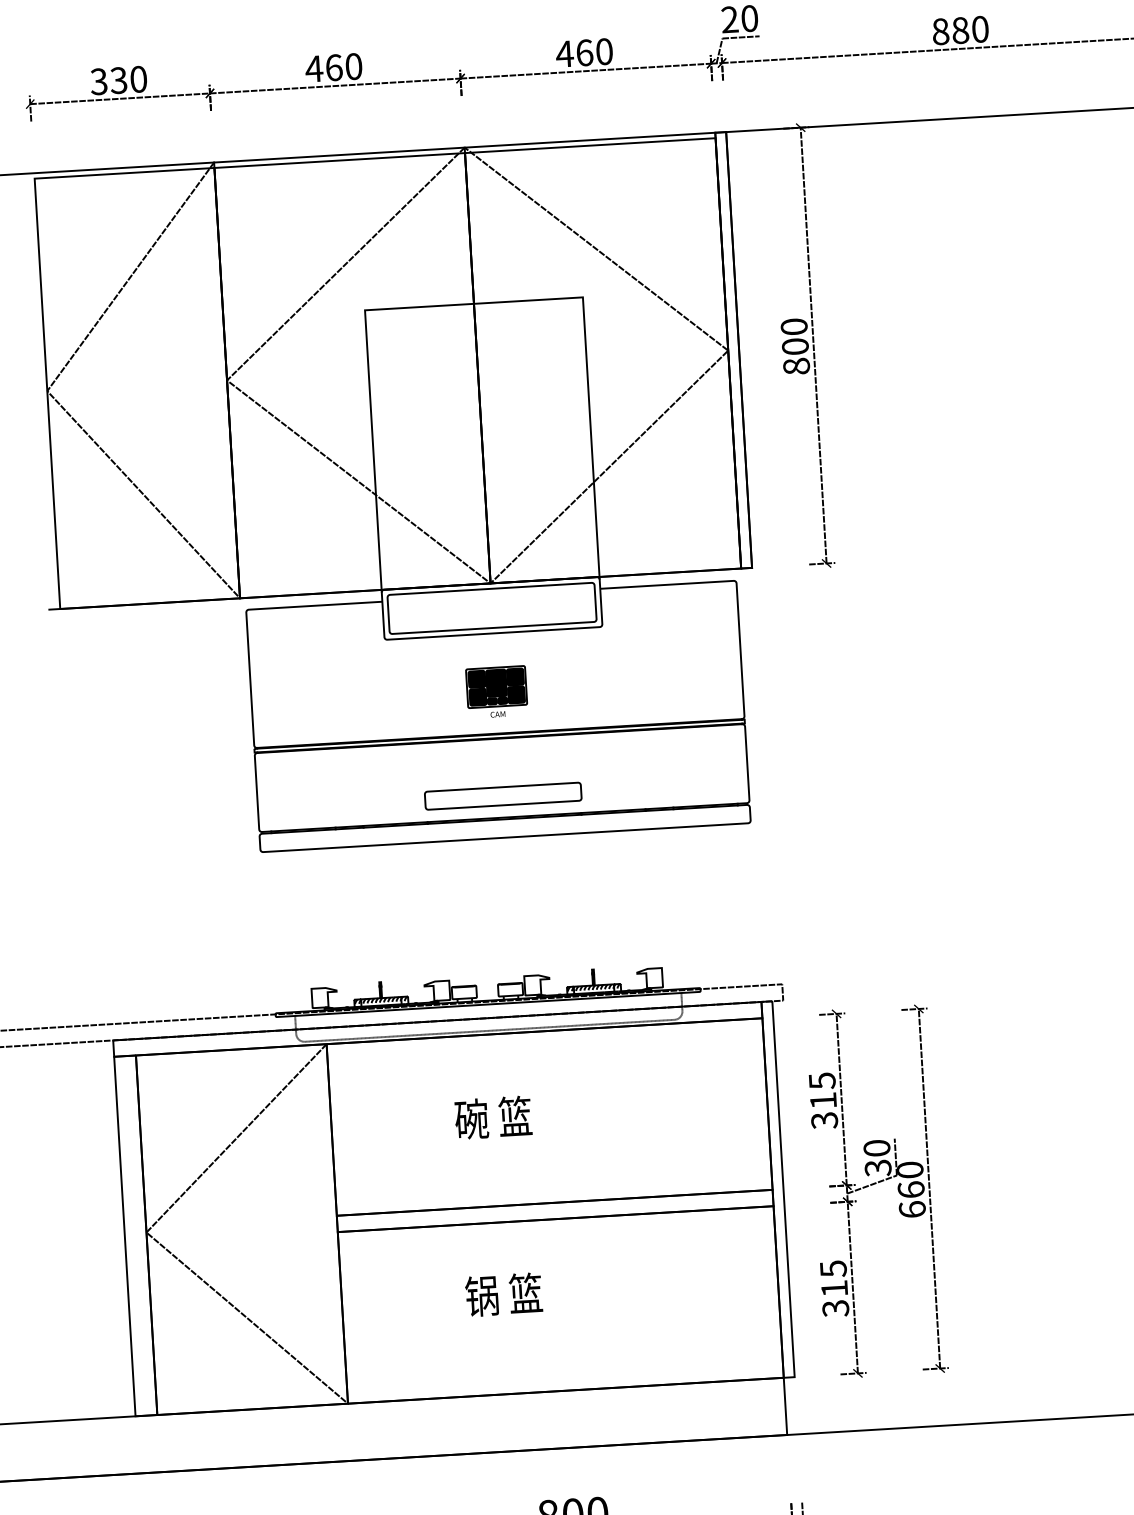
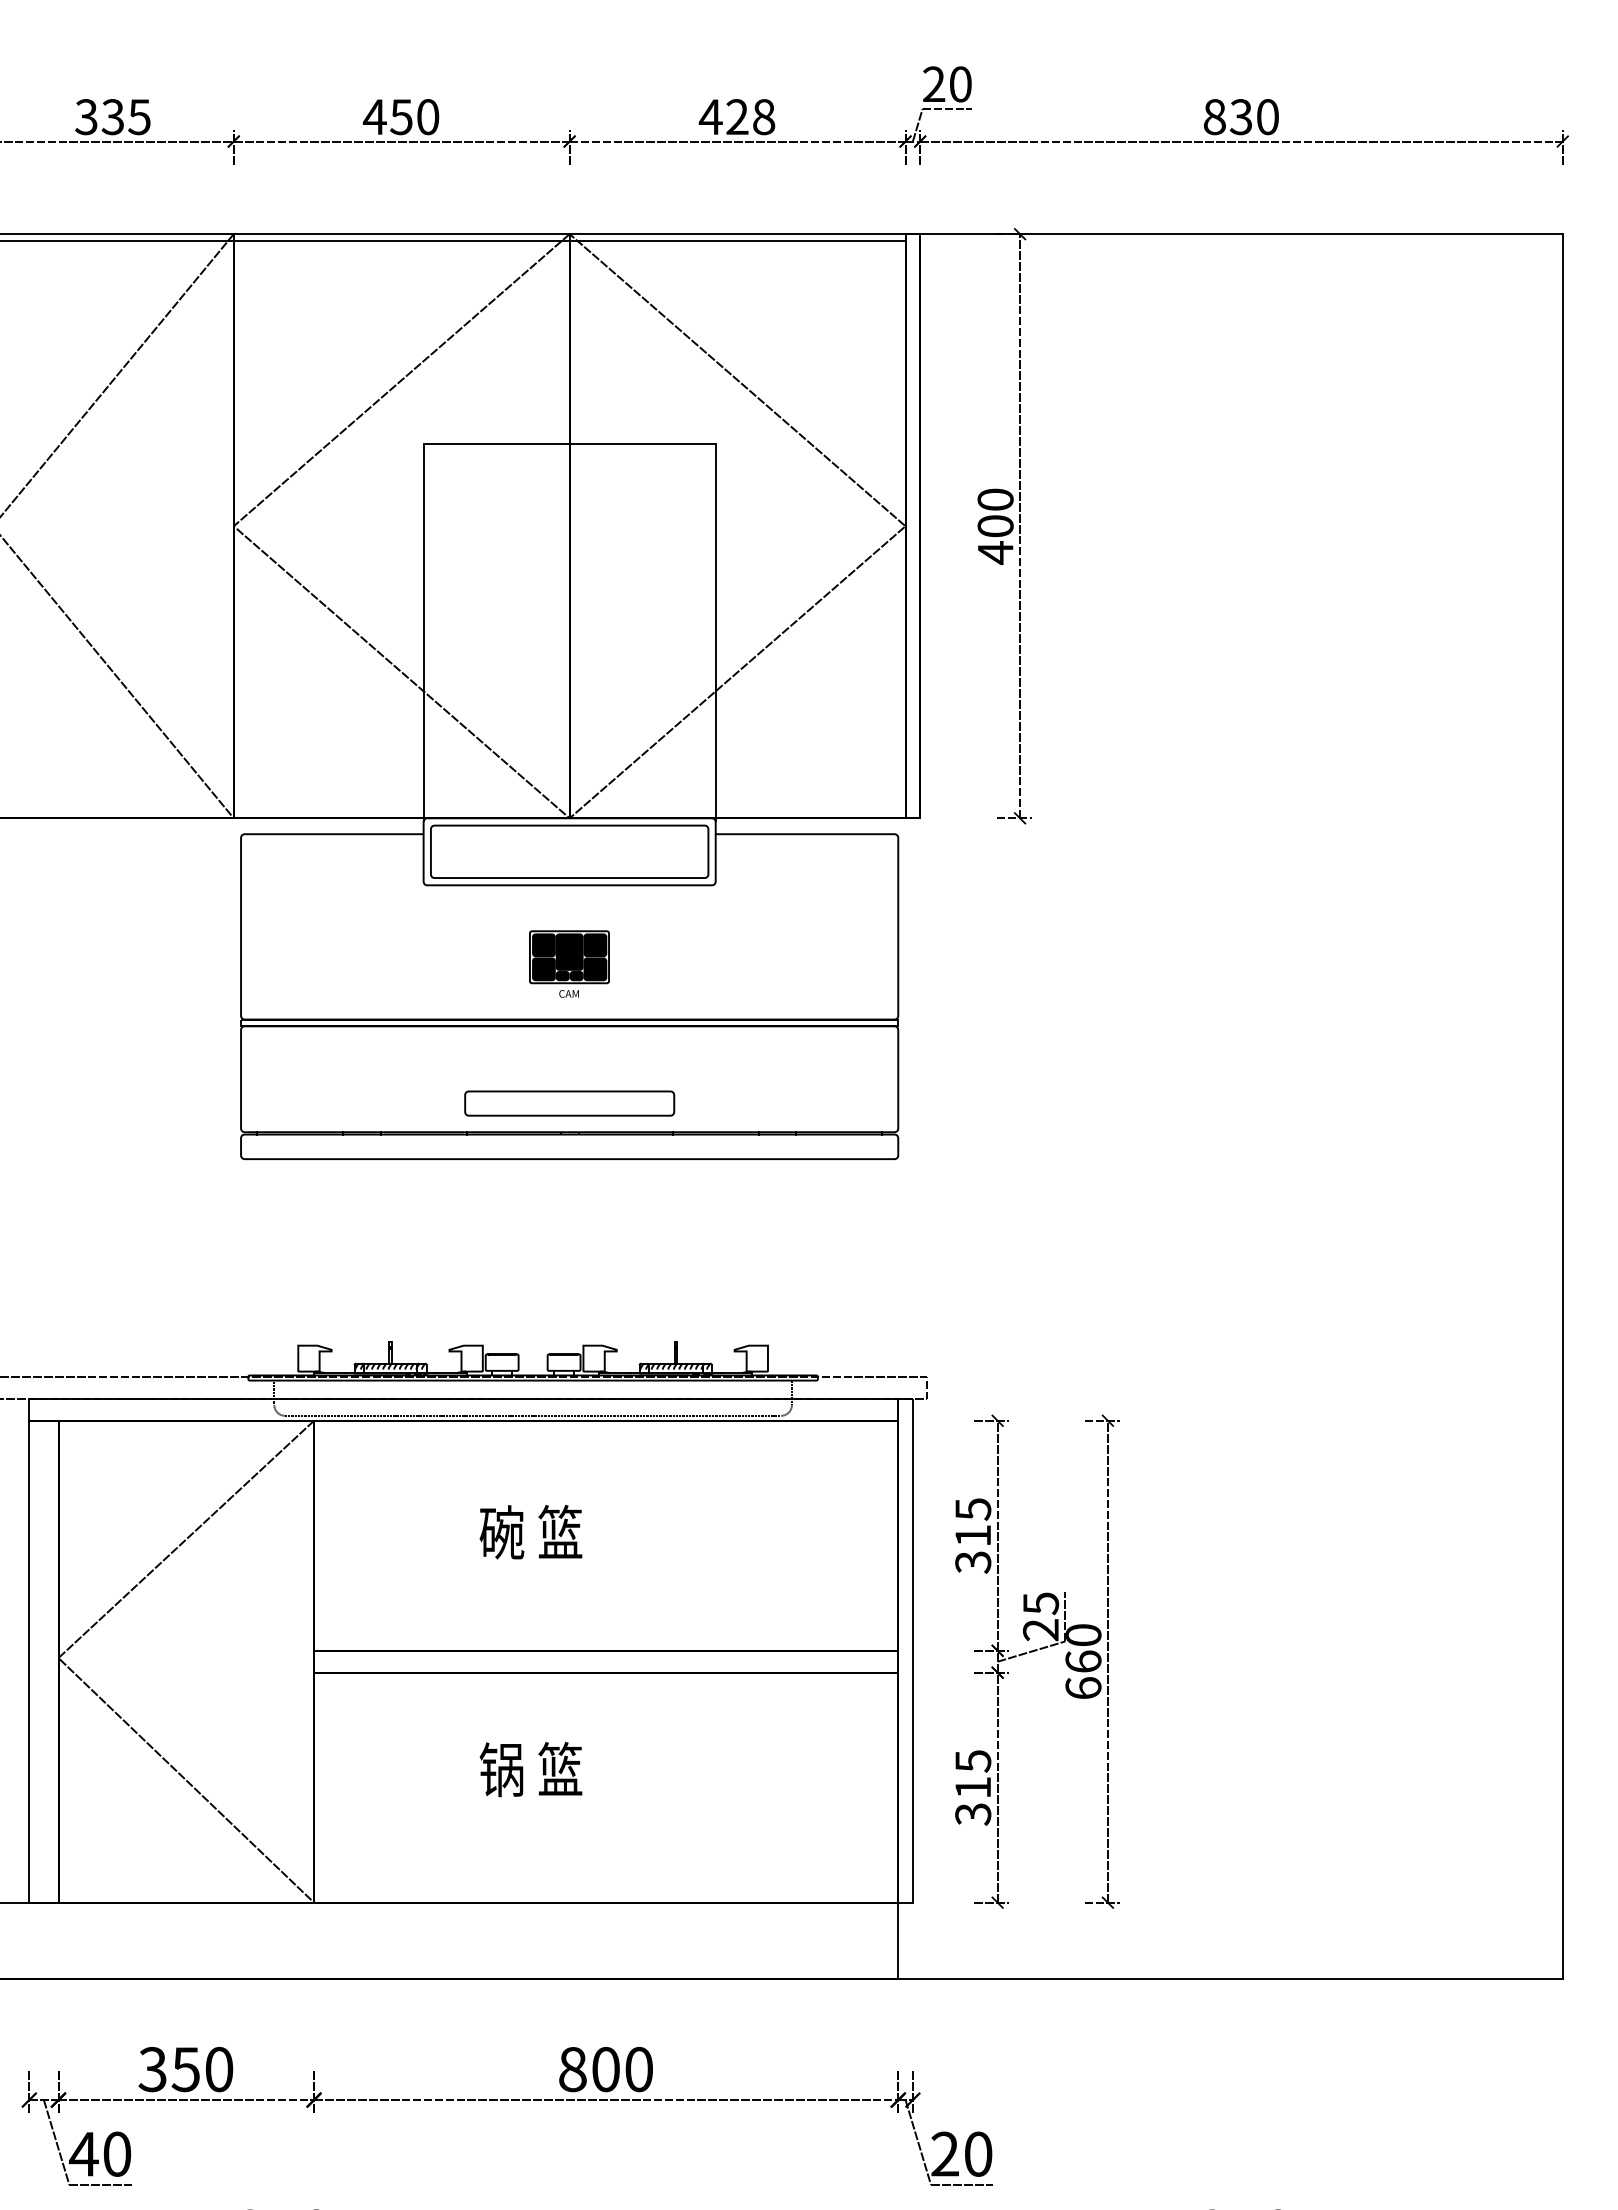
text: (959, 30) -> (1240, 117), 880 -> 830
text: (594, 52) -> (750, 117), 460 -> 428
text: (334, 68) -> (401, 117), 460 -> 450
text: (138, 79) -> (139, 117), 330 -> 335
text: (796, 366) -> (995, 552), 800 -> 400
text: (877, 1157) -> (1040, 1616), 30 -> 25

